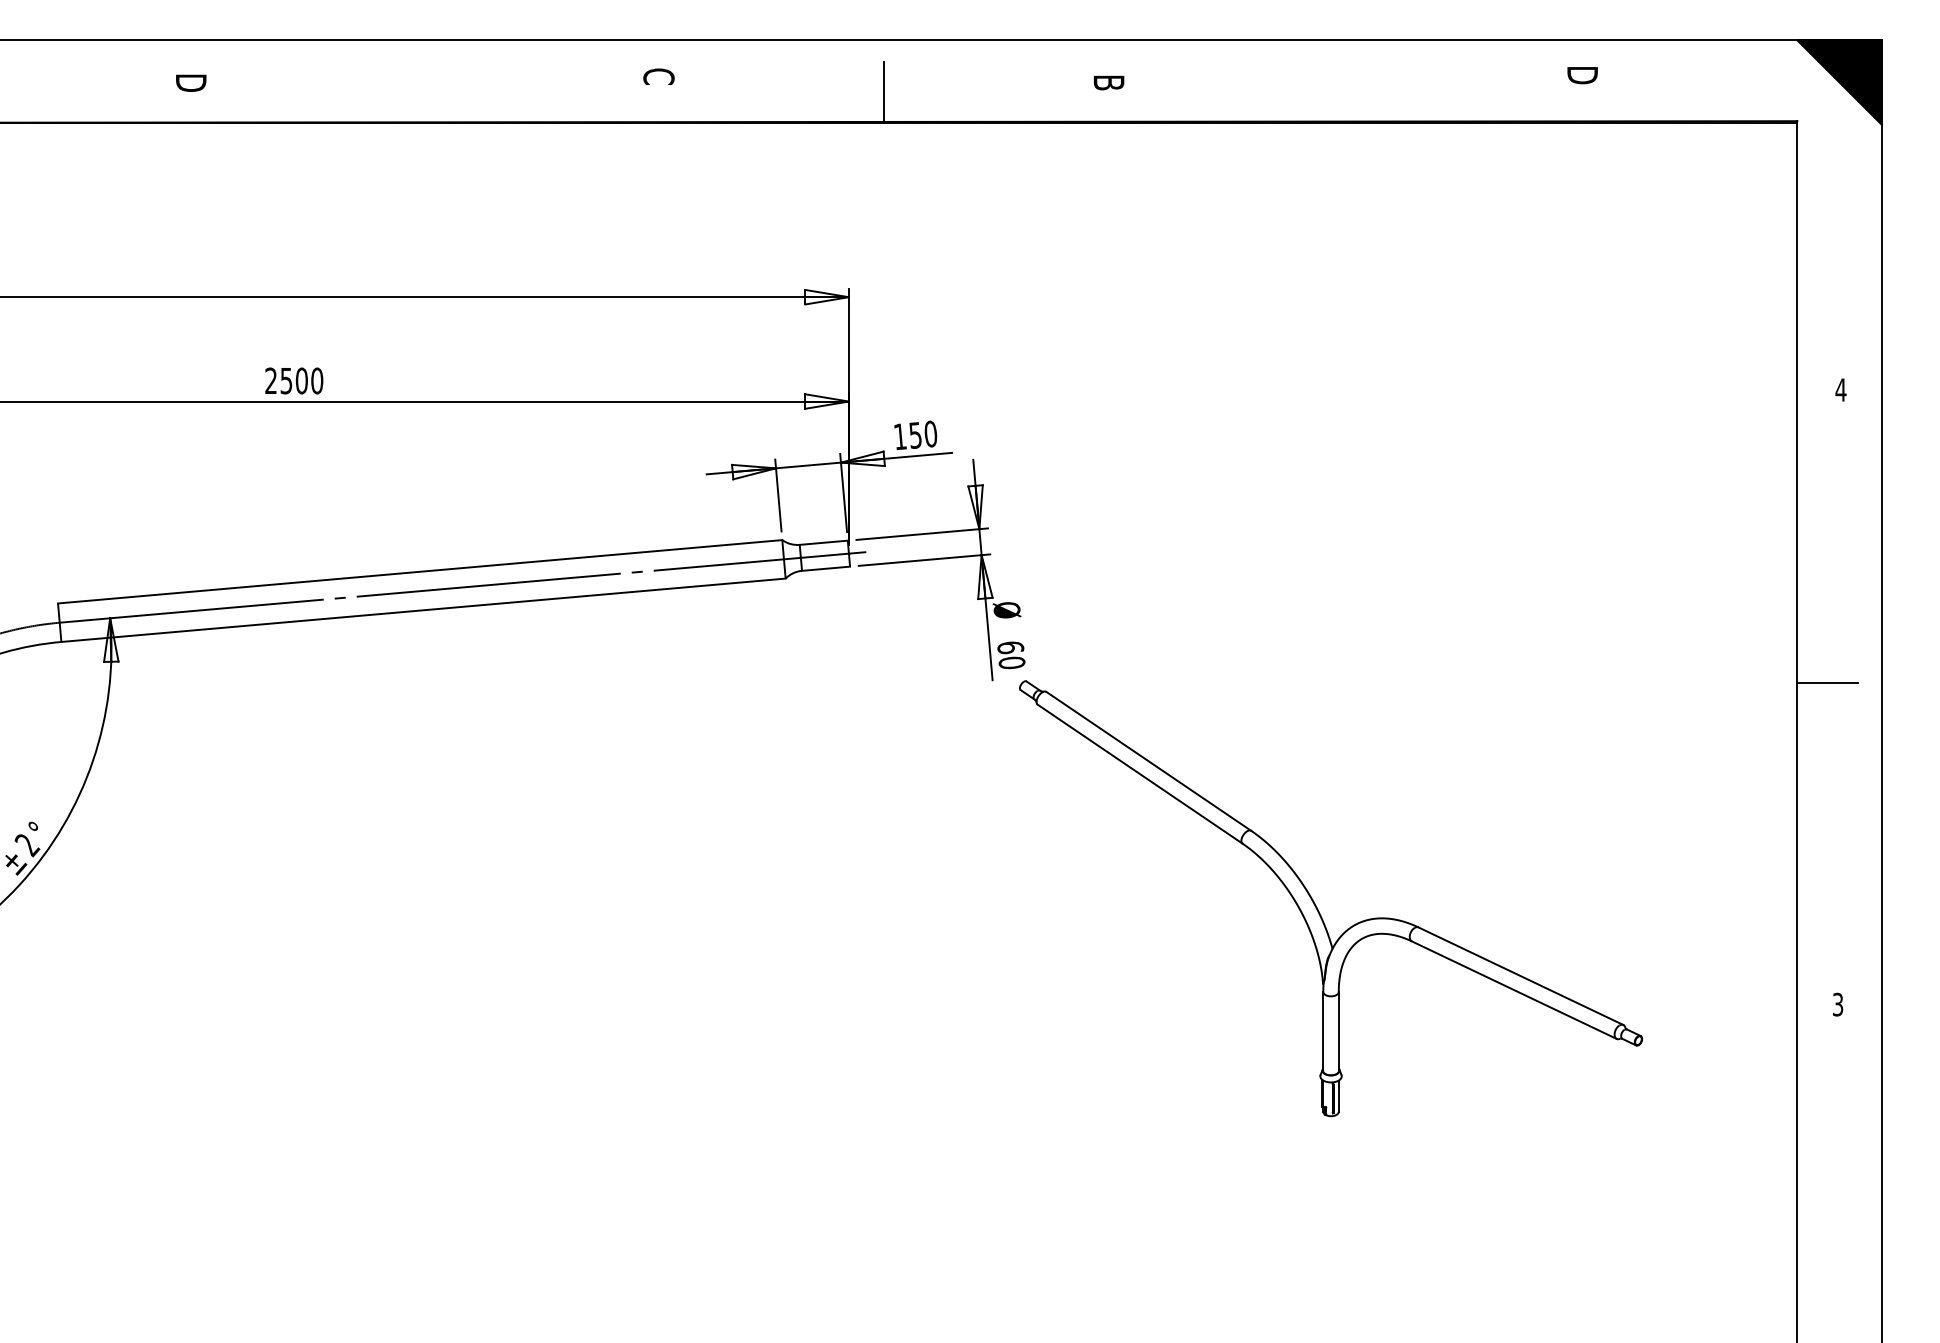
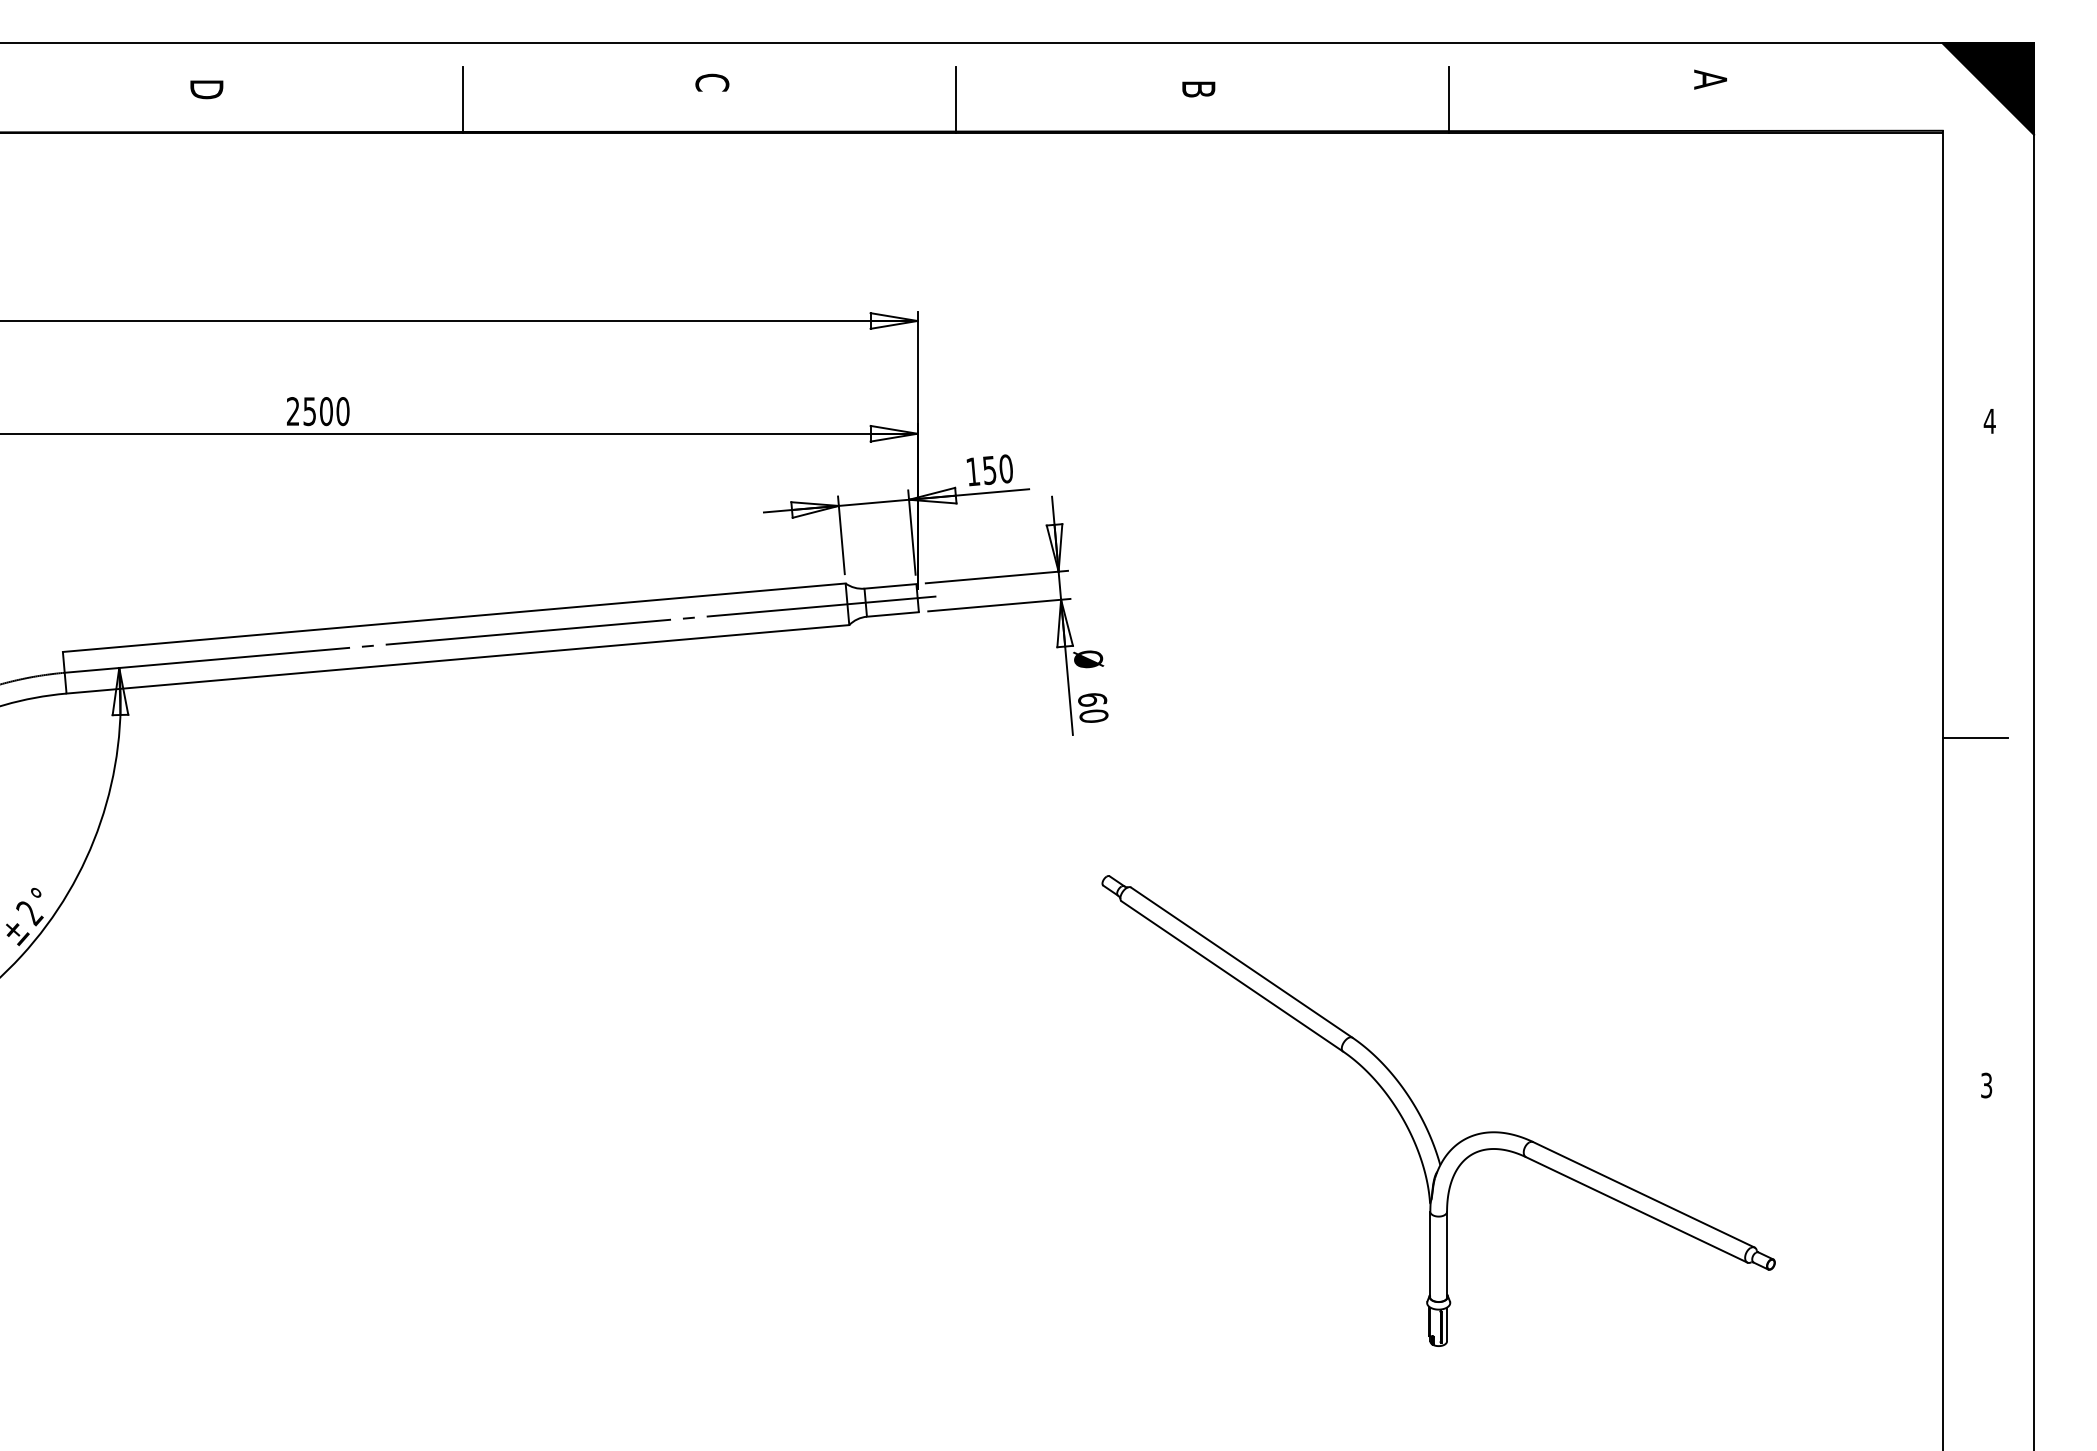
text: (1582, 73) -> (1710, 79), D -> A
line: (427, 92) -> (462, 99), added
line: (1341, 92) -> (1449, 99), added
part: (1316, 904) -> (1422, 1117), moved

